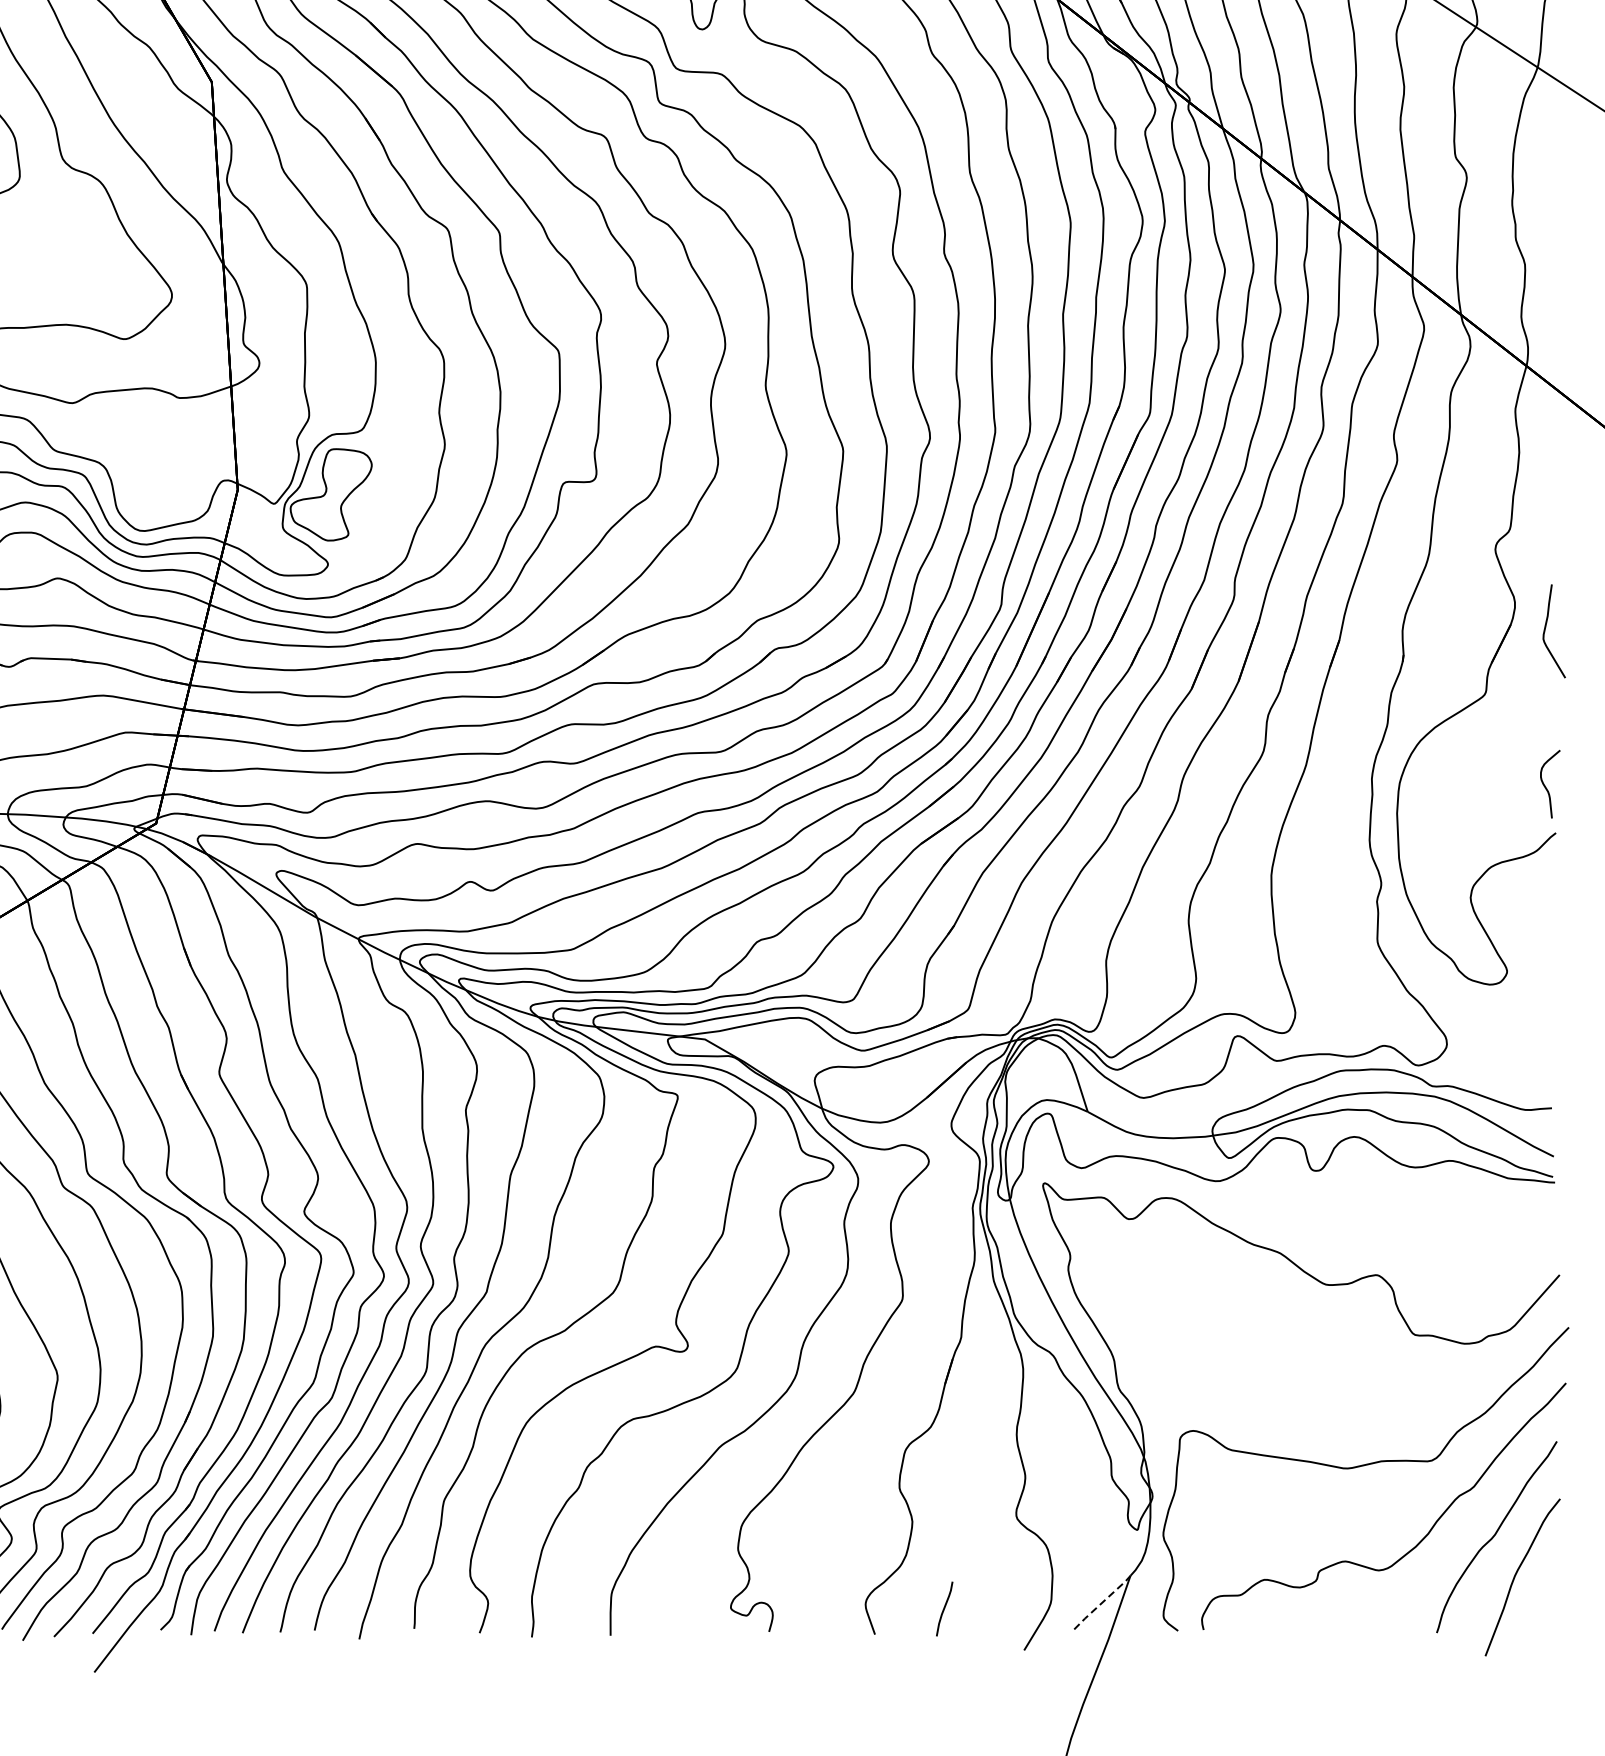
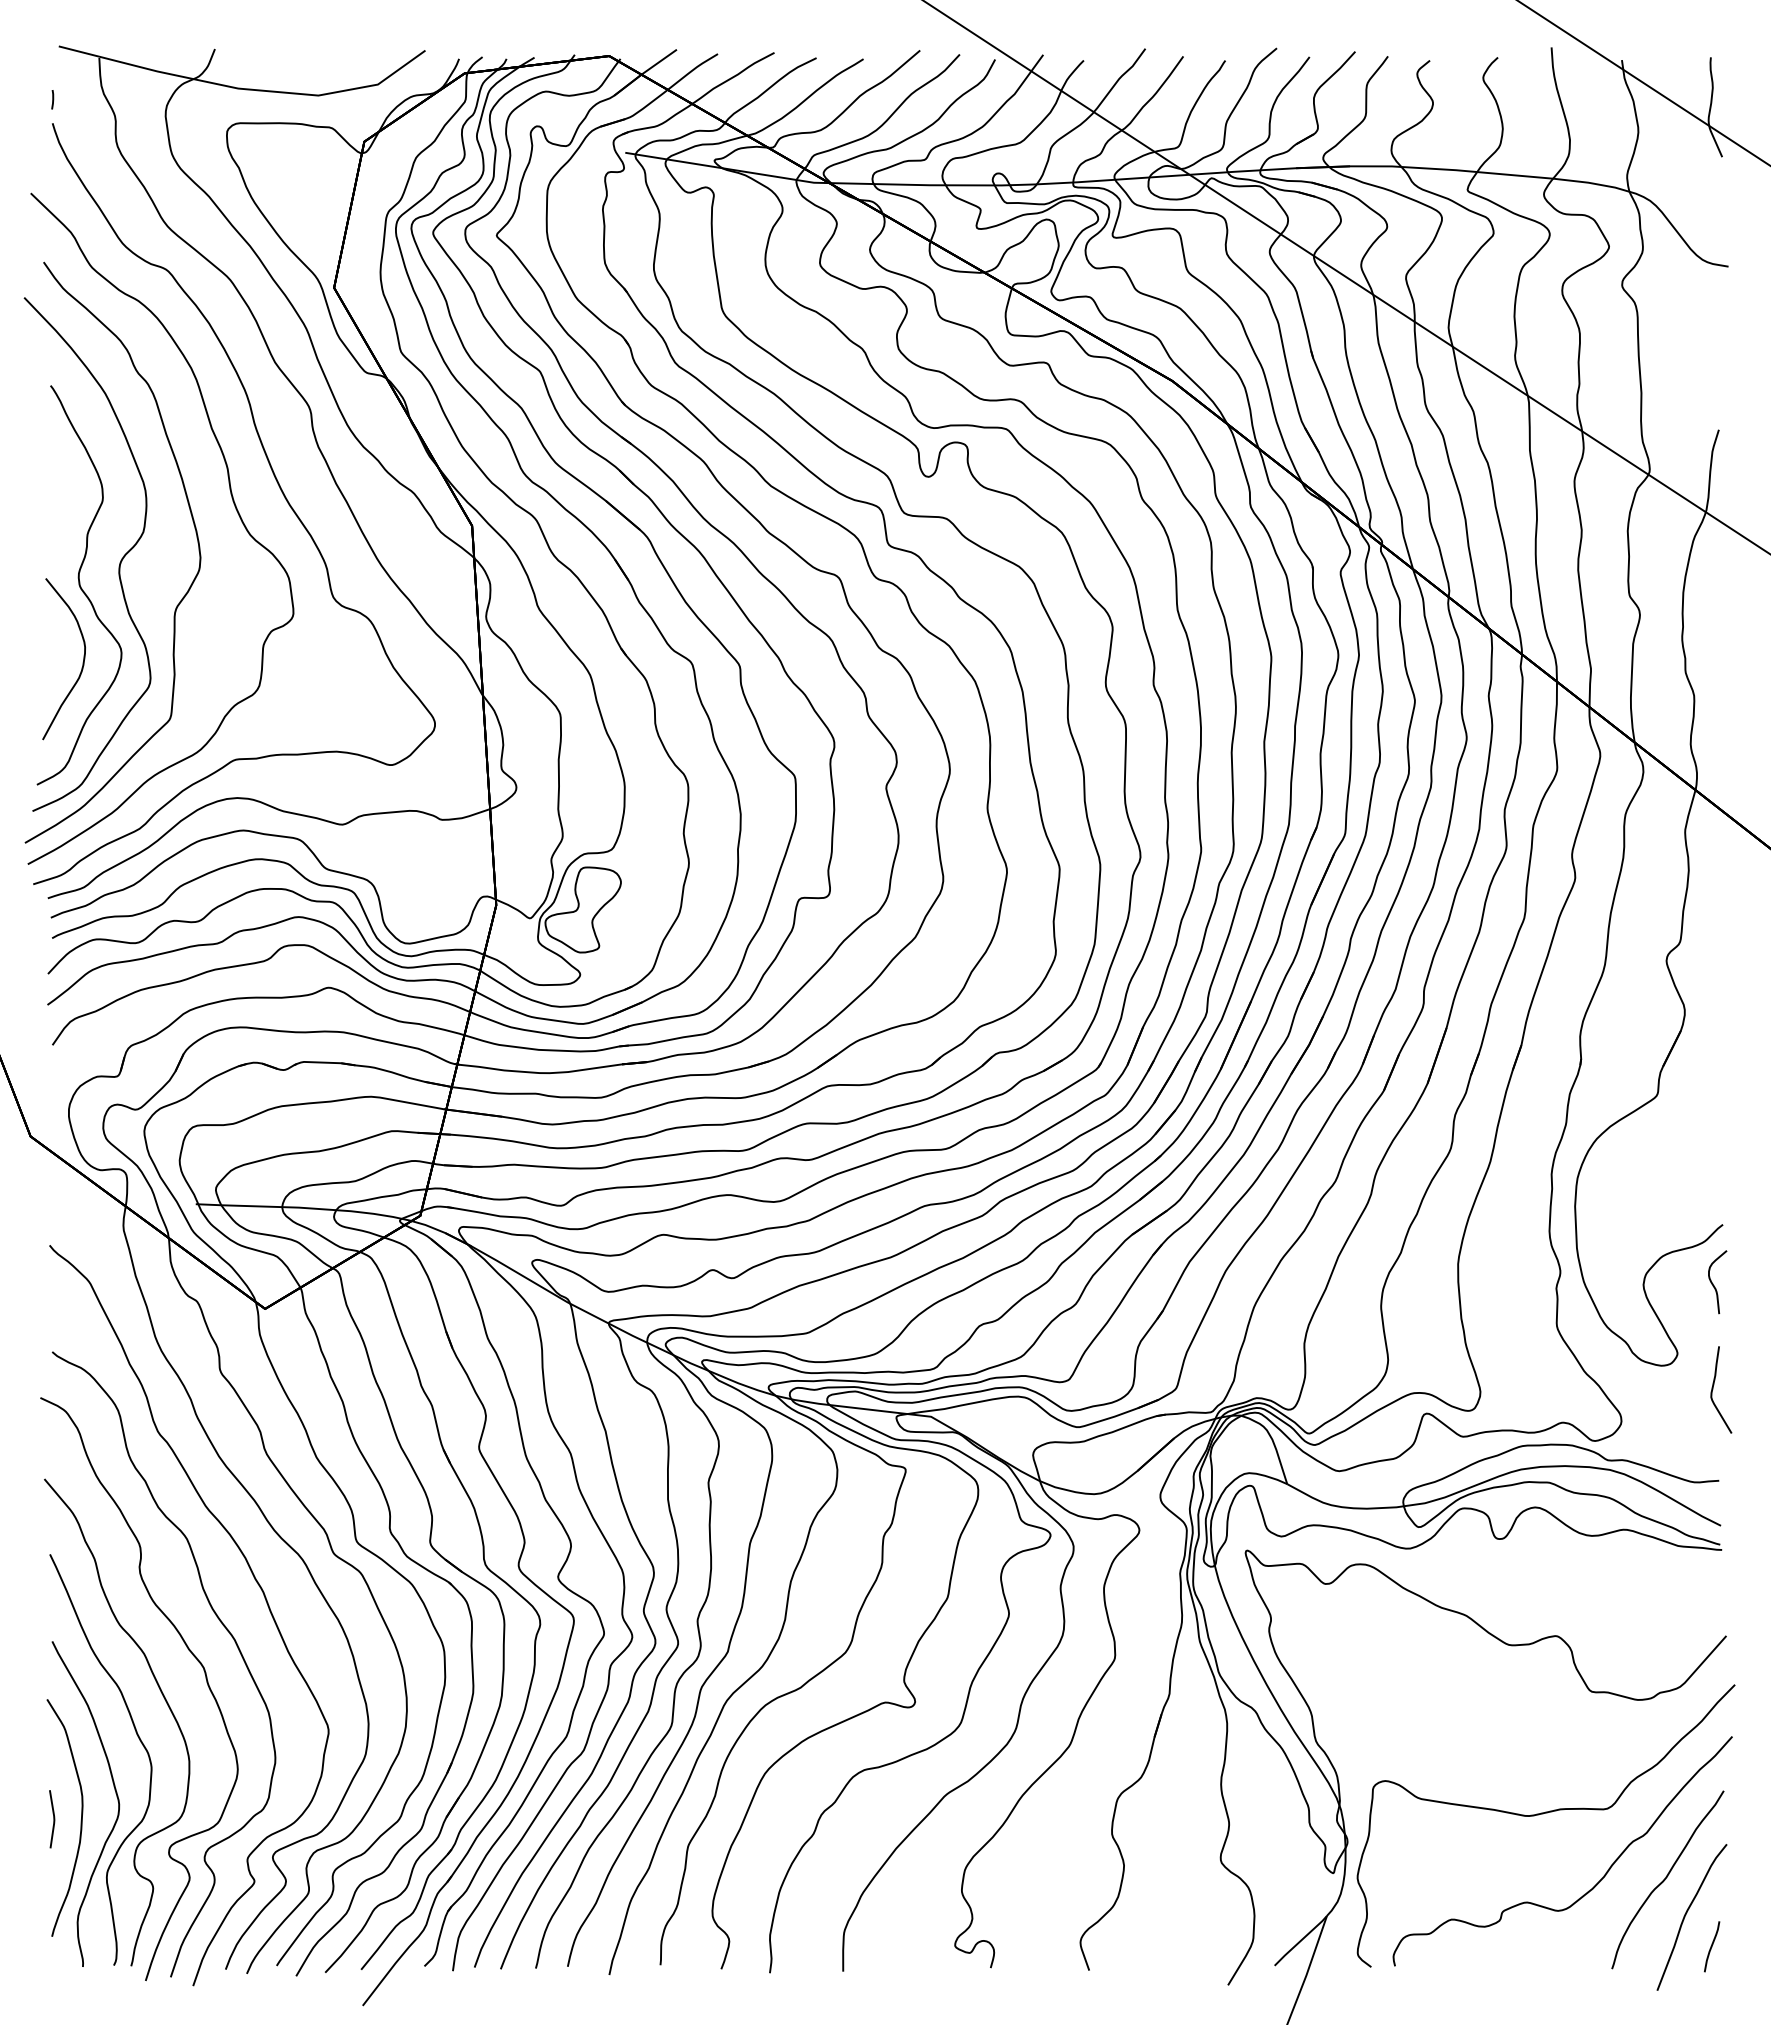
curve: (1545, 630) -> (1713, 1389), moved
curve: (1545, 785) -> (1713, 1283), moved
line: (1102, 1603) -> (1300, 1941), dashed -> solid
curve: (945, 1608) -> (1712, 1946), moved

